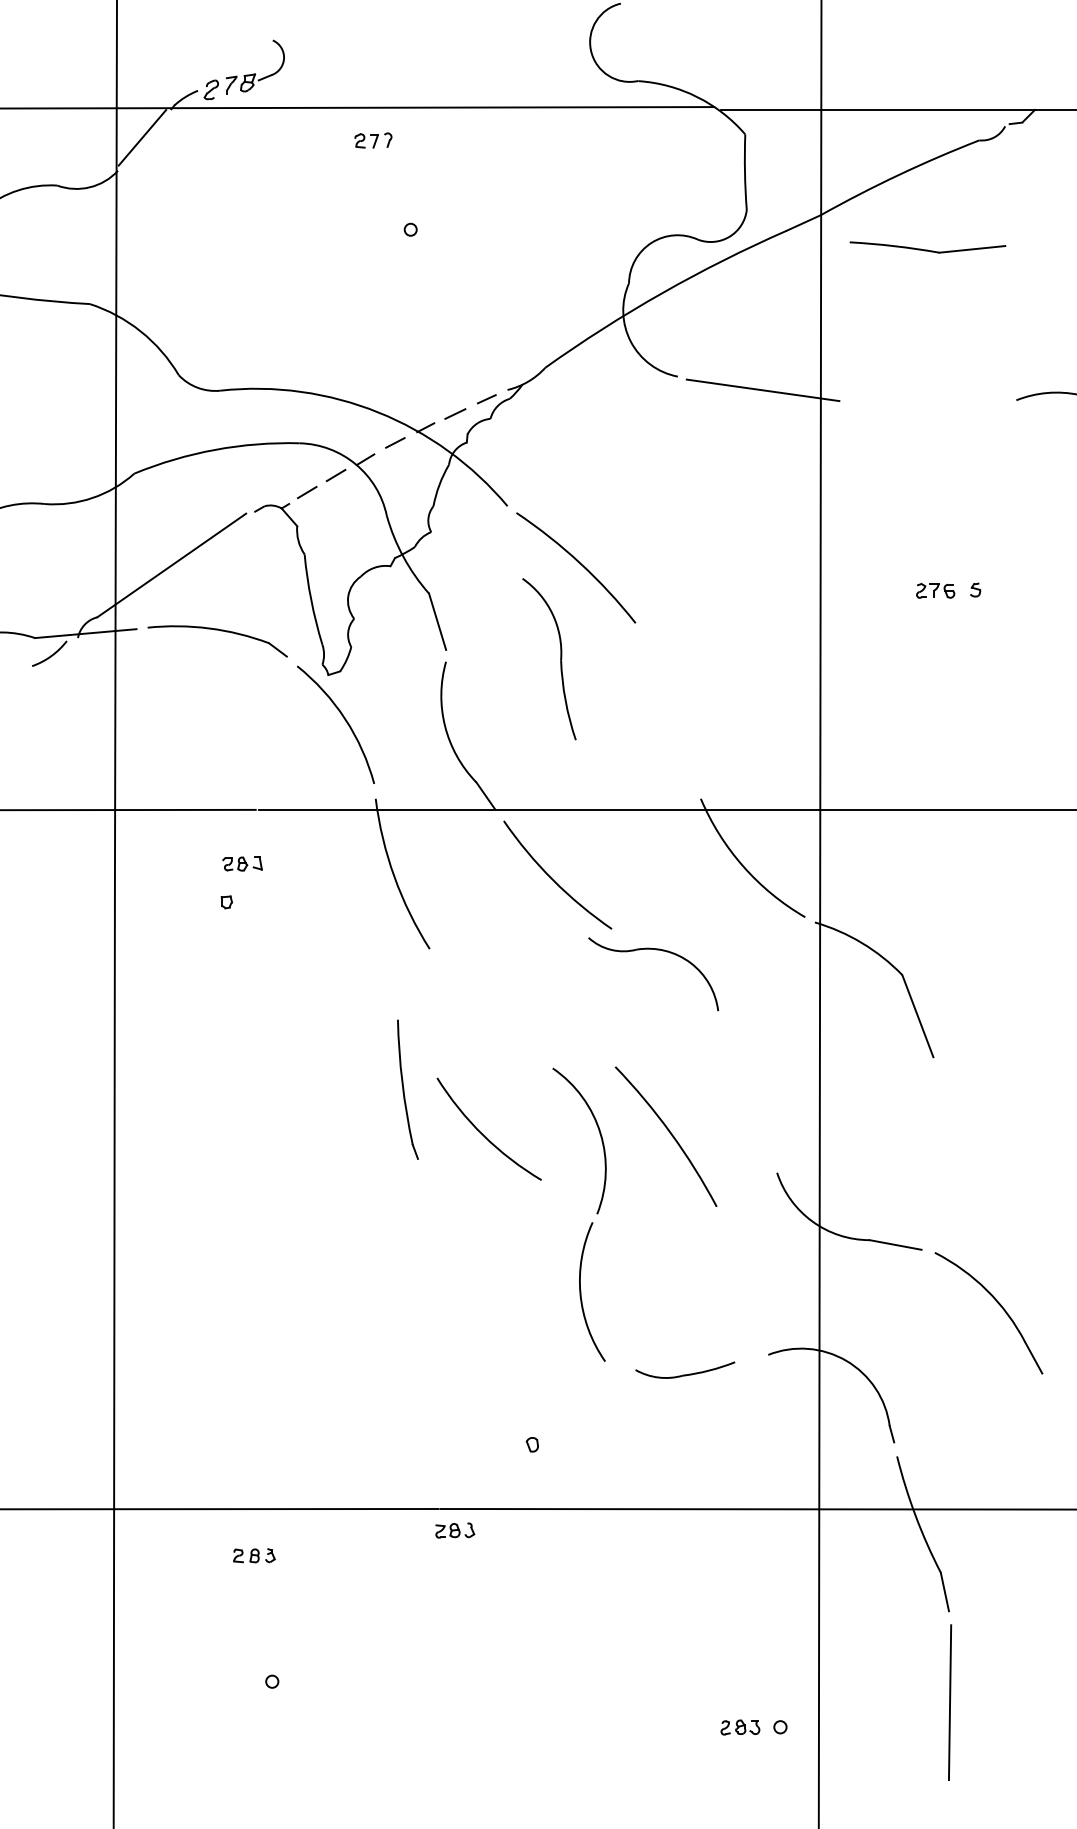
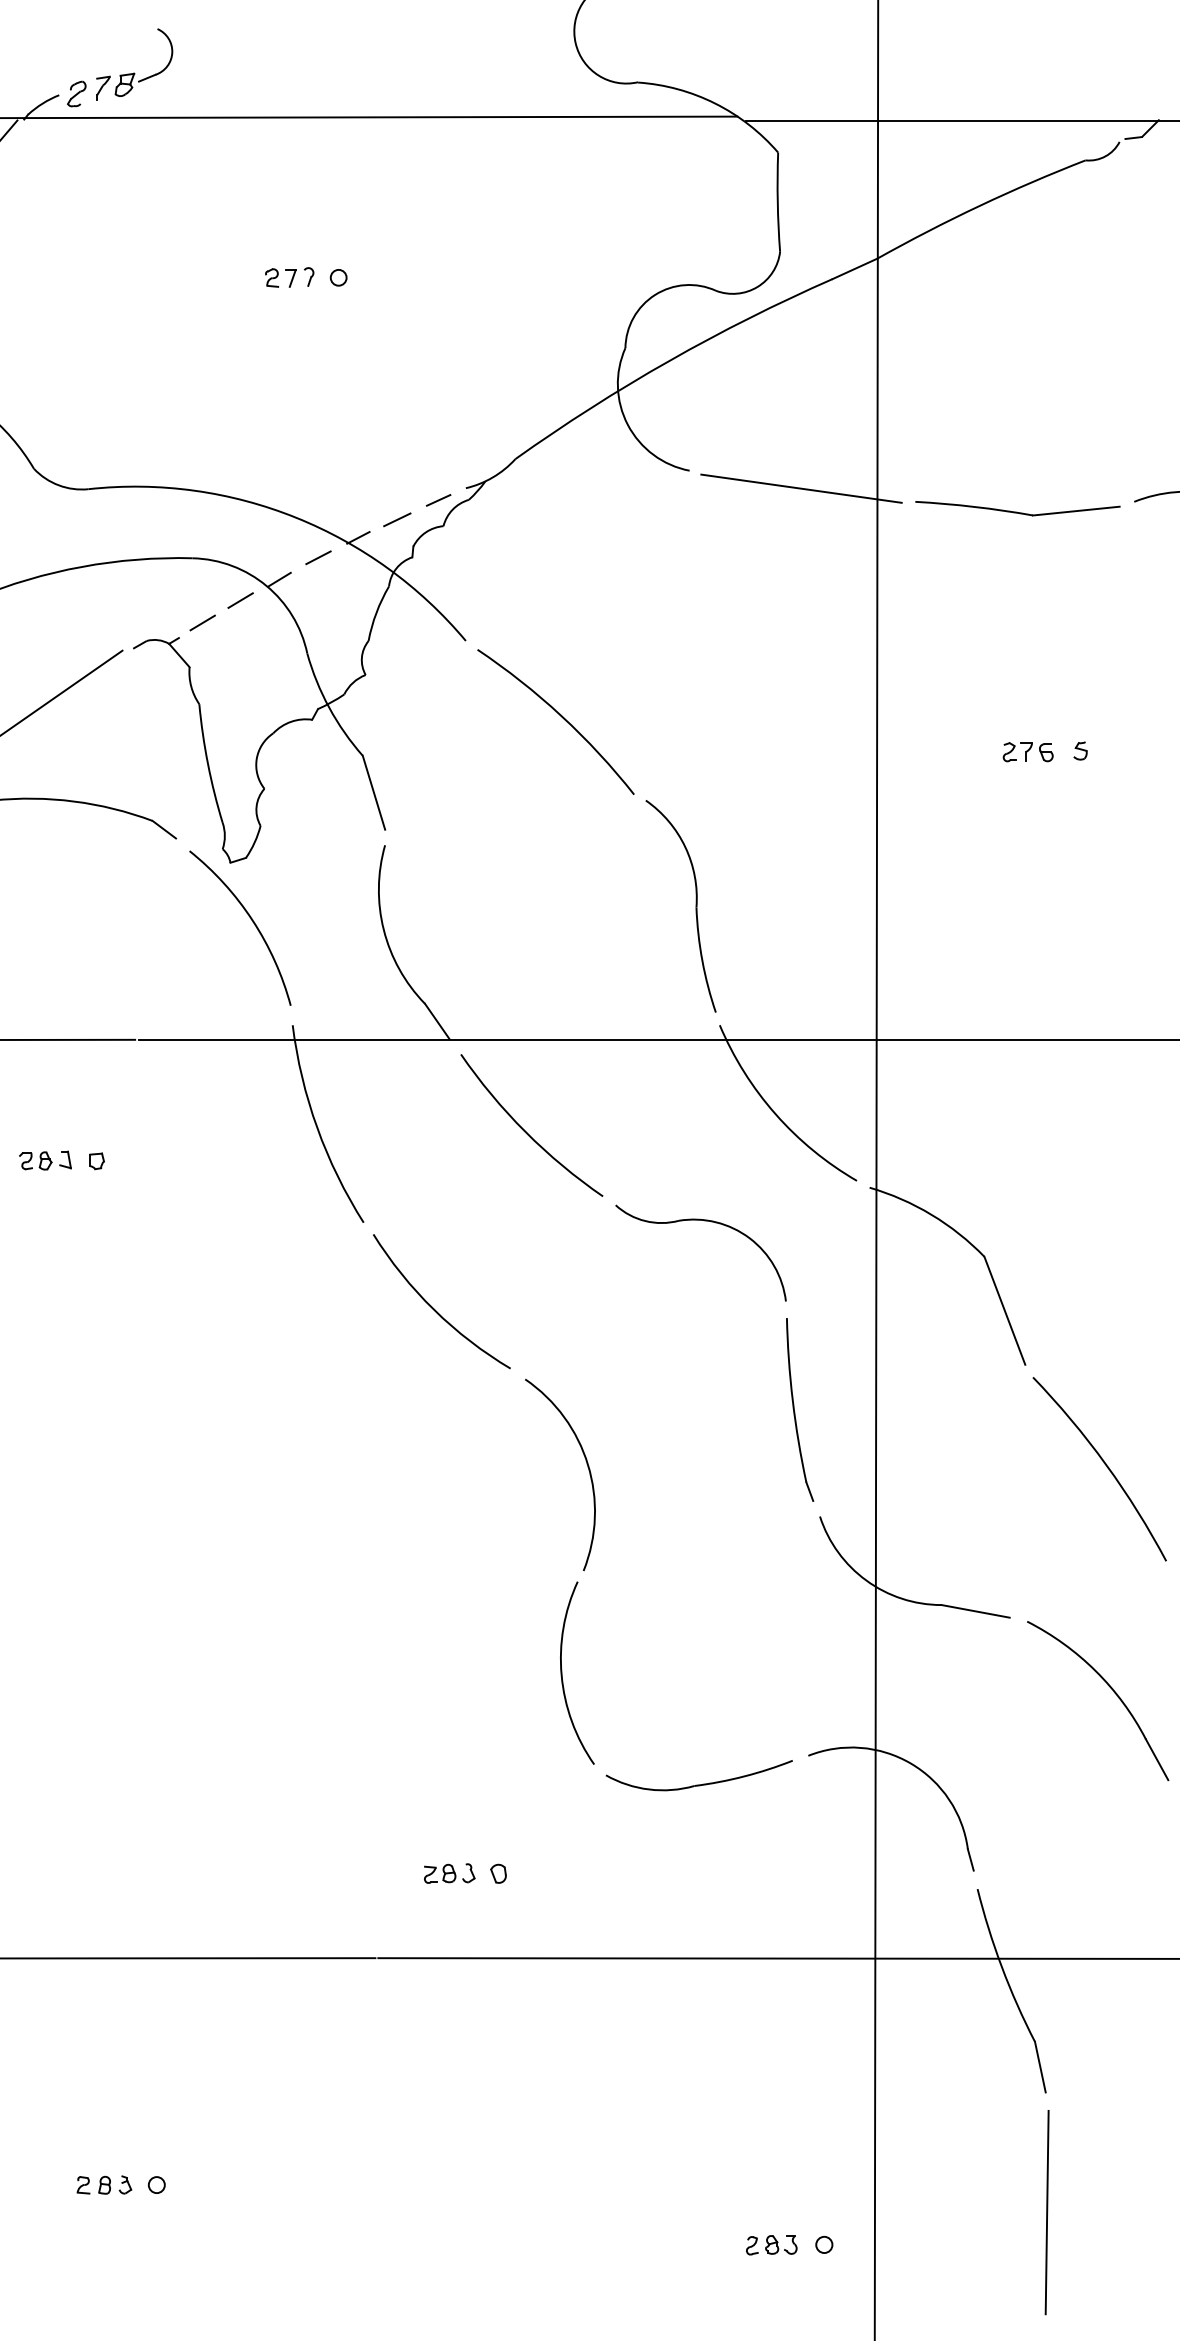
part: (373, 140) -> (289, 277), moved
part: (927, 247) -> (1017, 508), moved
part: (560, 659) -> (695, 906), moved
part: (242, 863) -> (45, 1160), moved
part: (656, 950) -> (704, 1221), moved
part: (407, 1089) -> (799, 1409), moved
arc: (482, 1133) -> (432, 1307), moved
arc: (669, 1133) -> (1104, 1464), moved
part: (685, 1370) -> (699, 1776), size x1.43
part: (455, 1530) -> (450, 1873), moved
part: (254, 1555) -> (104, 2184), moved

